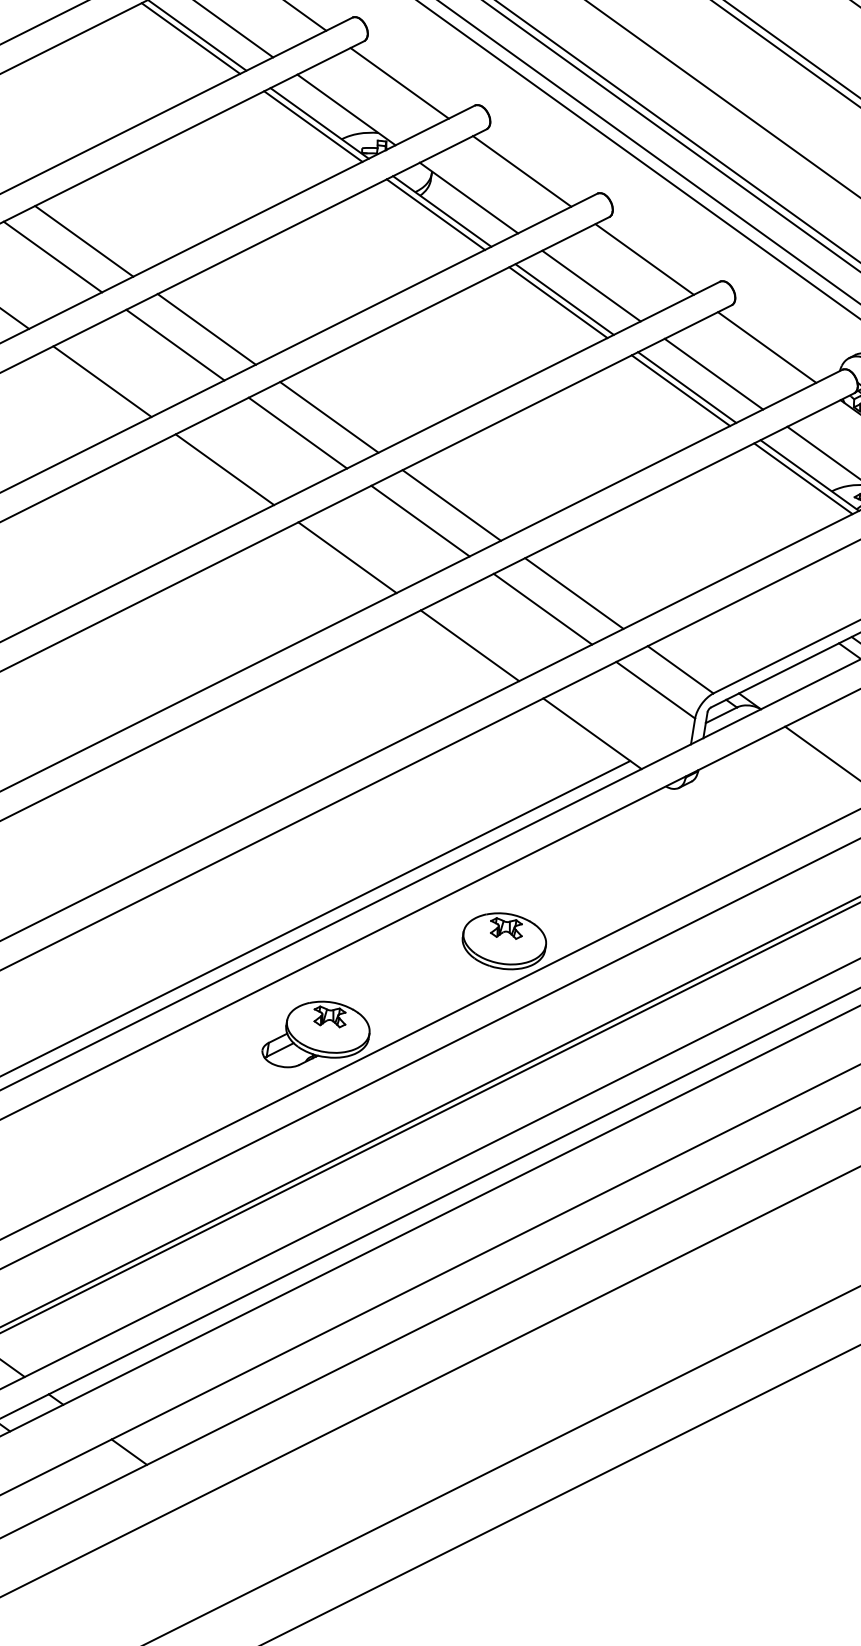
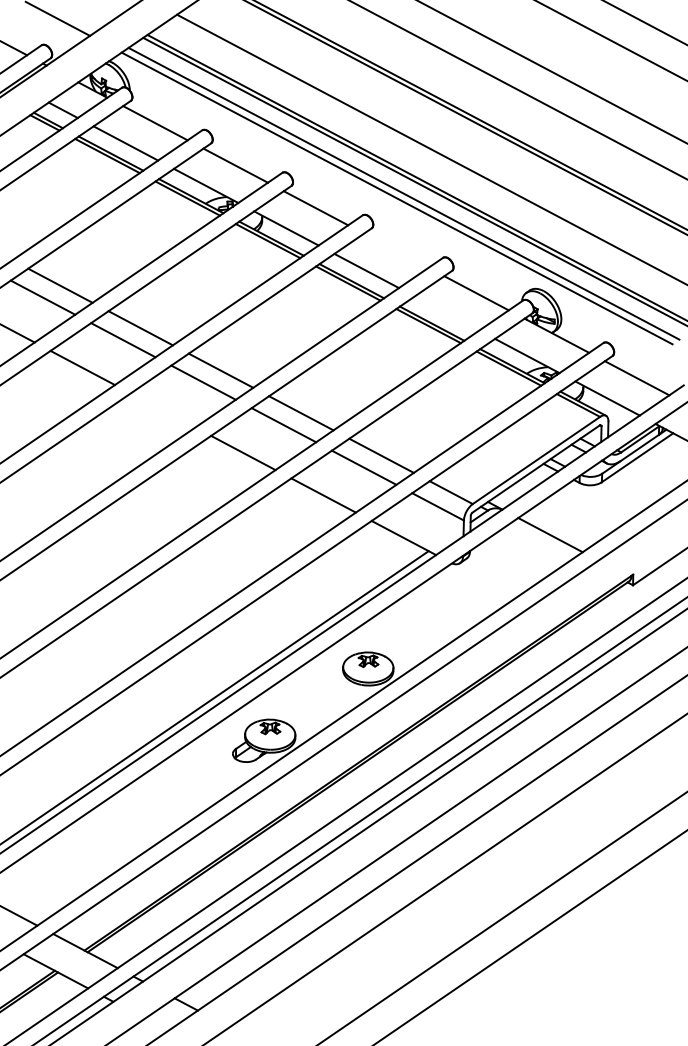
line: (645, 259) -> (396, 250), removed
line: (713, 374) -> (446, 313), removed
line: (224, 469) -> (162, 410), removed

